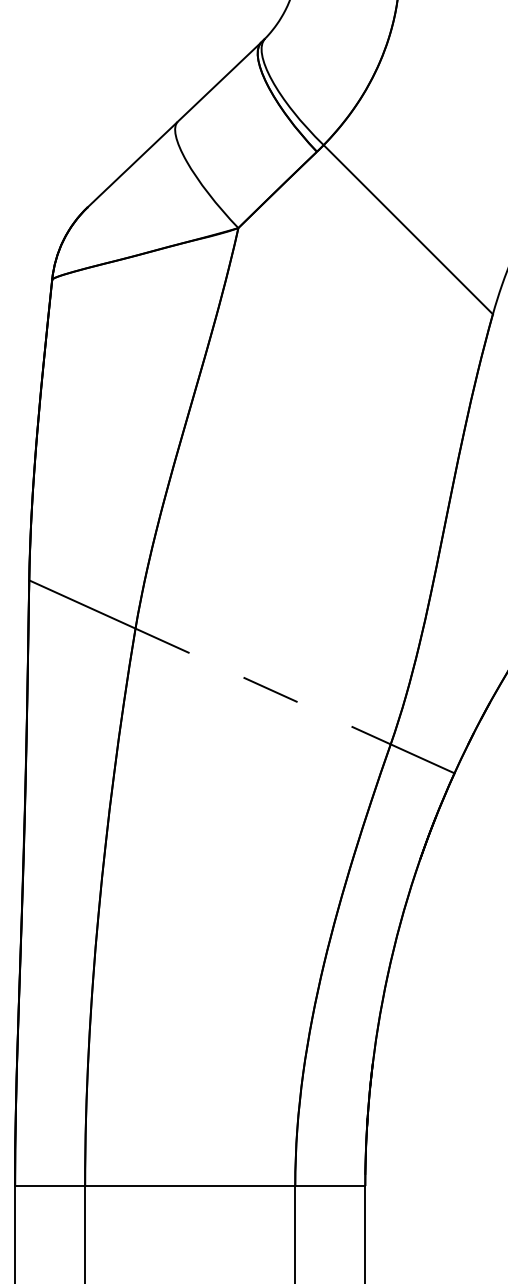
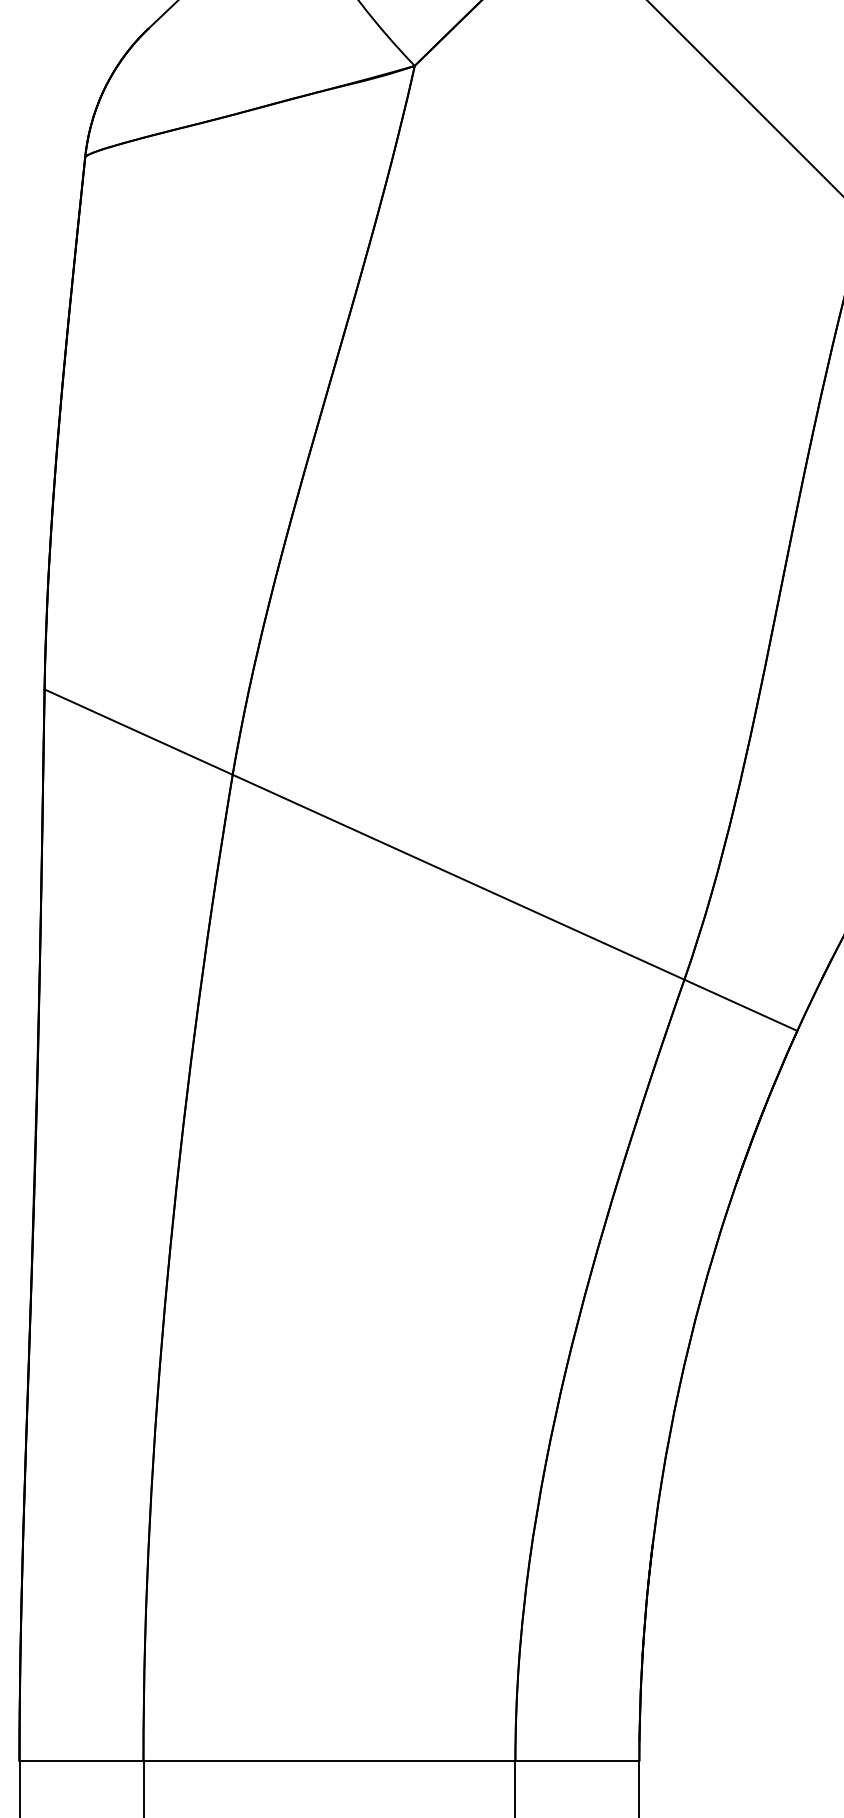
line: (263, 686) -> (459, 877), dashed -> solid

